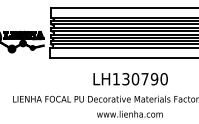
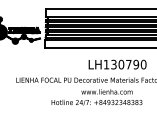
text: (130, 78) -> (117, 64), moved

